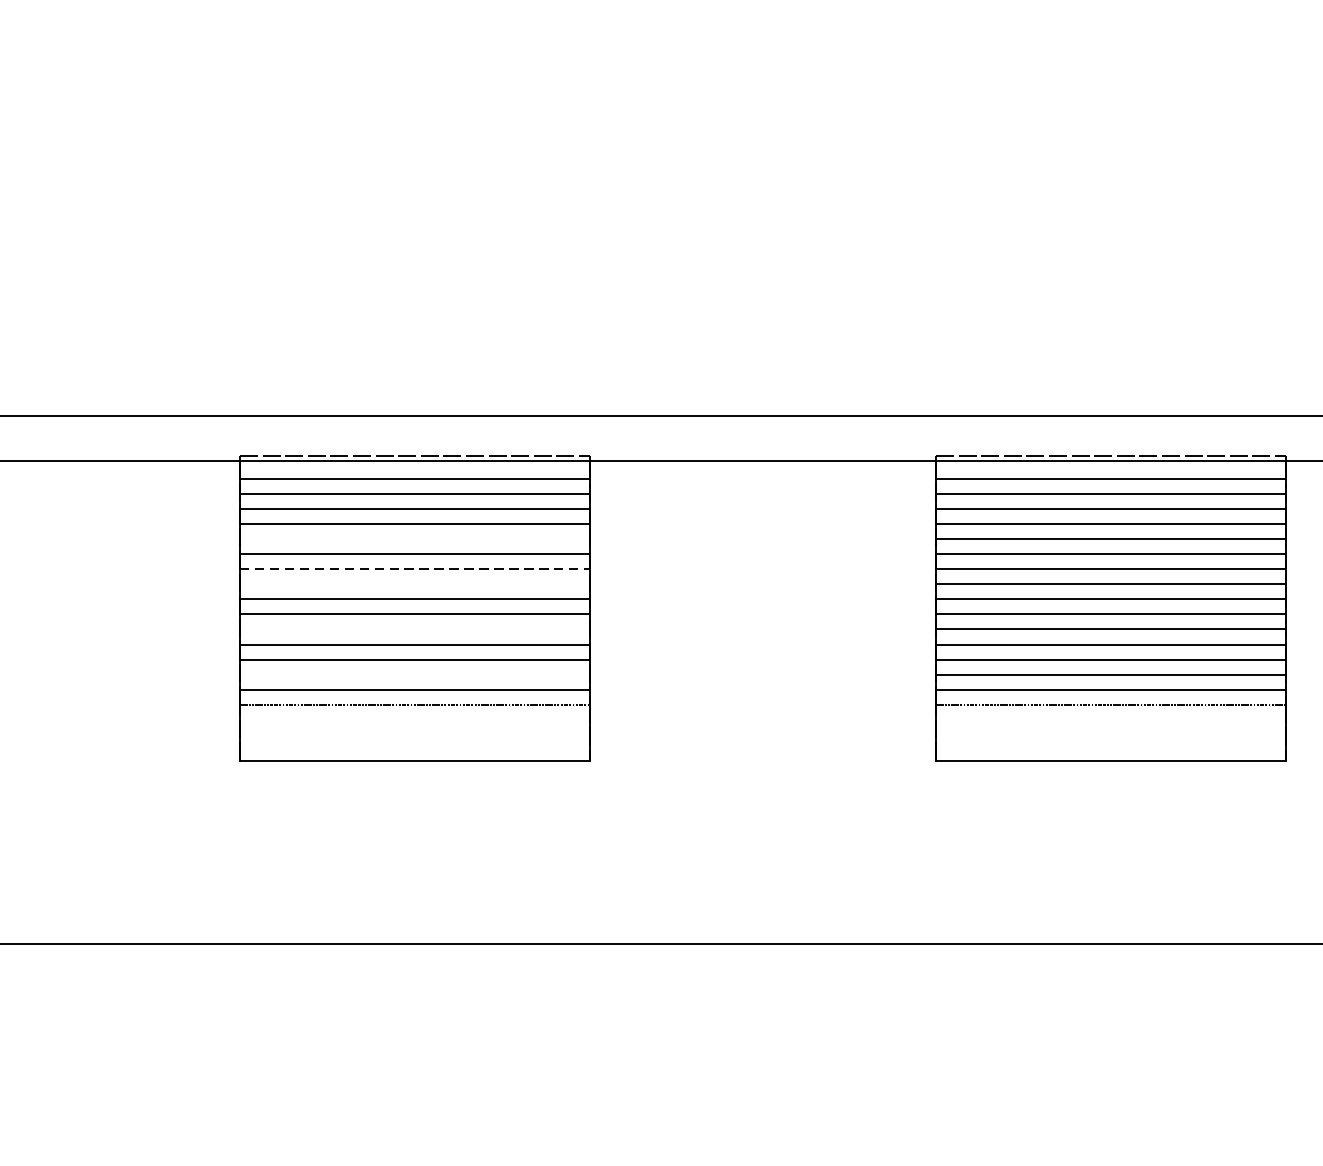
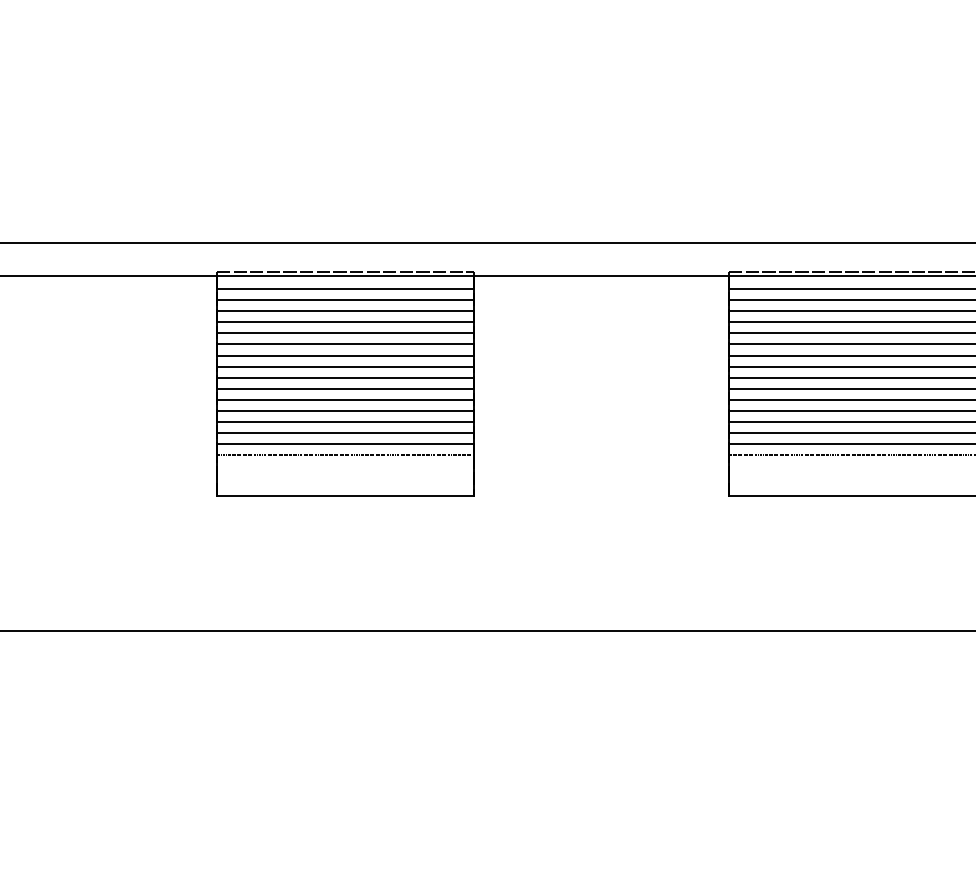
line: (414, 539) -> (345, 333), added
line: (414, 569) -> (345, 355), dashed -> solid
line: (414, 584) -> (345, 366), added
line: (414, 628) -> (345, 399), added
line: (414, 675) -> (345, 433), added

